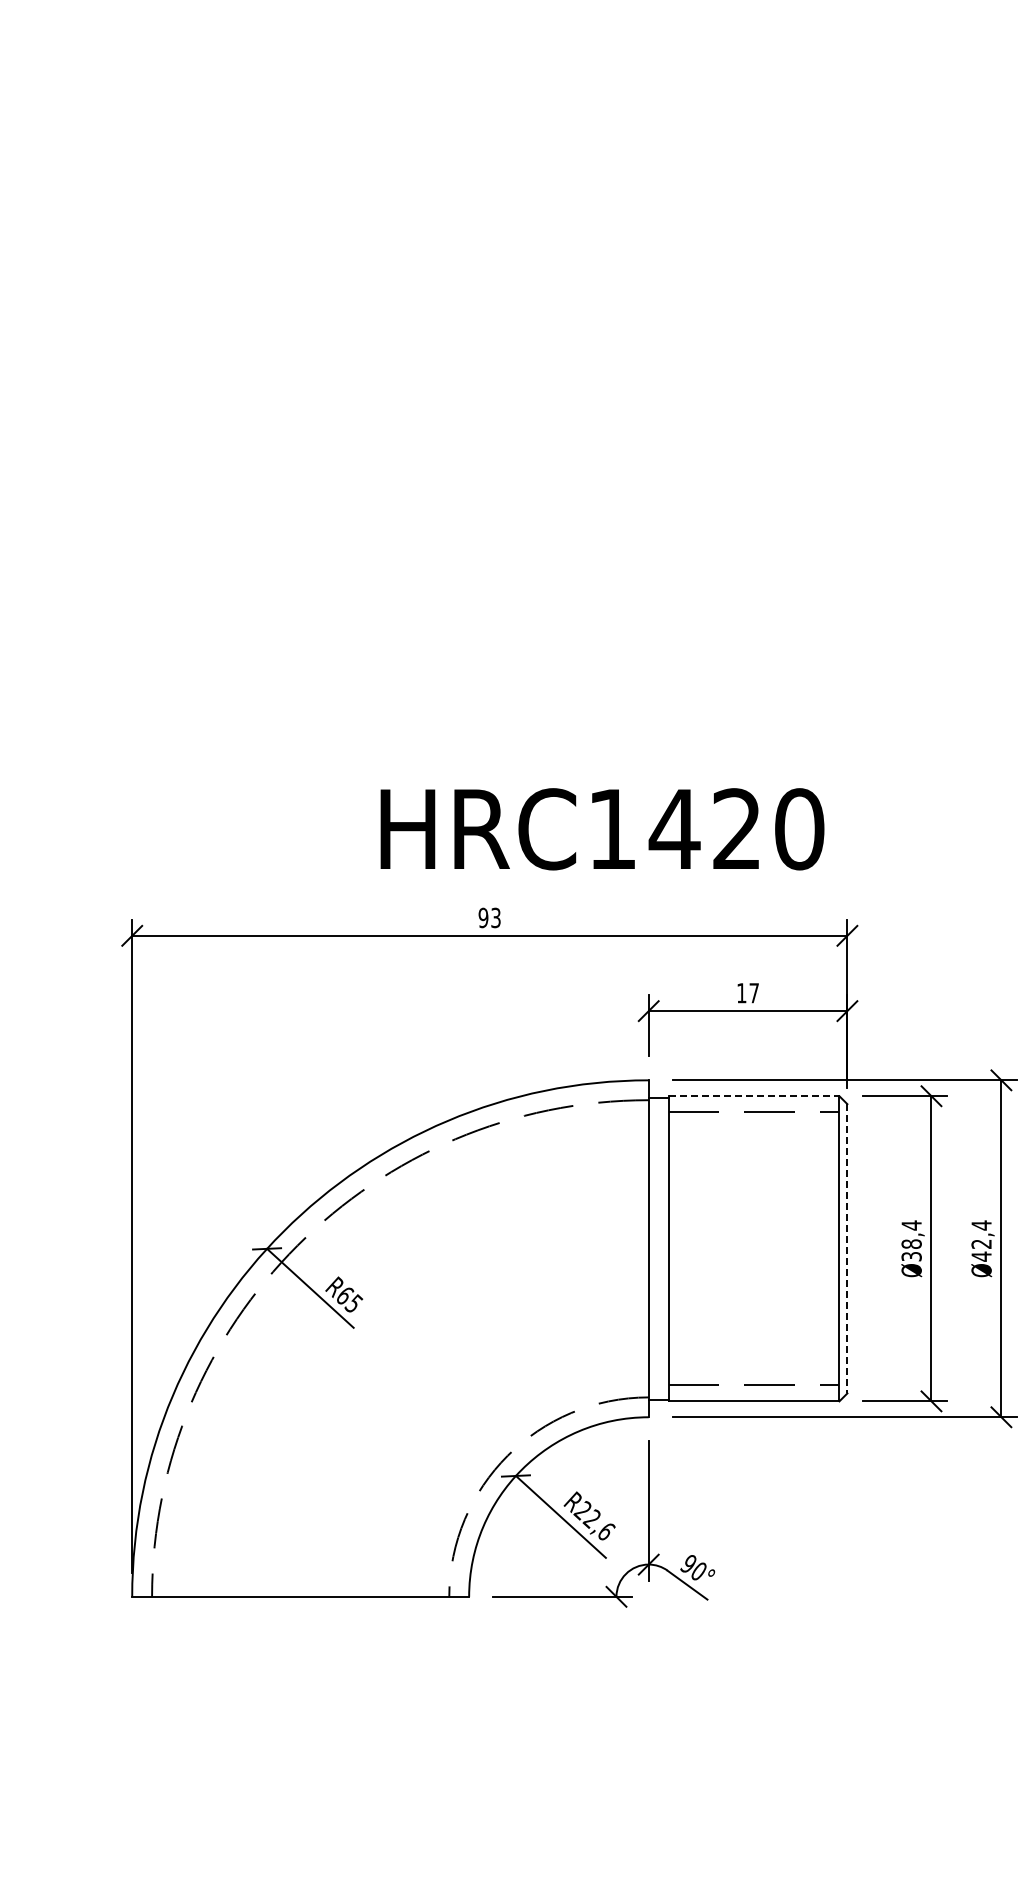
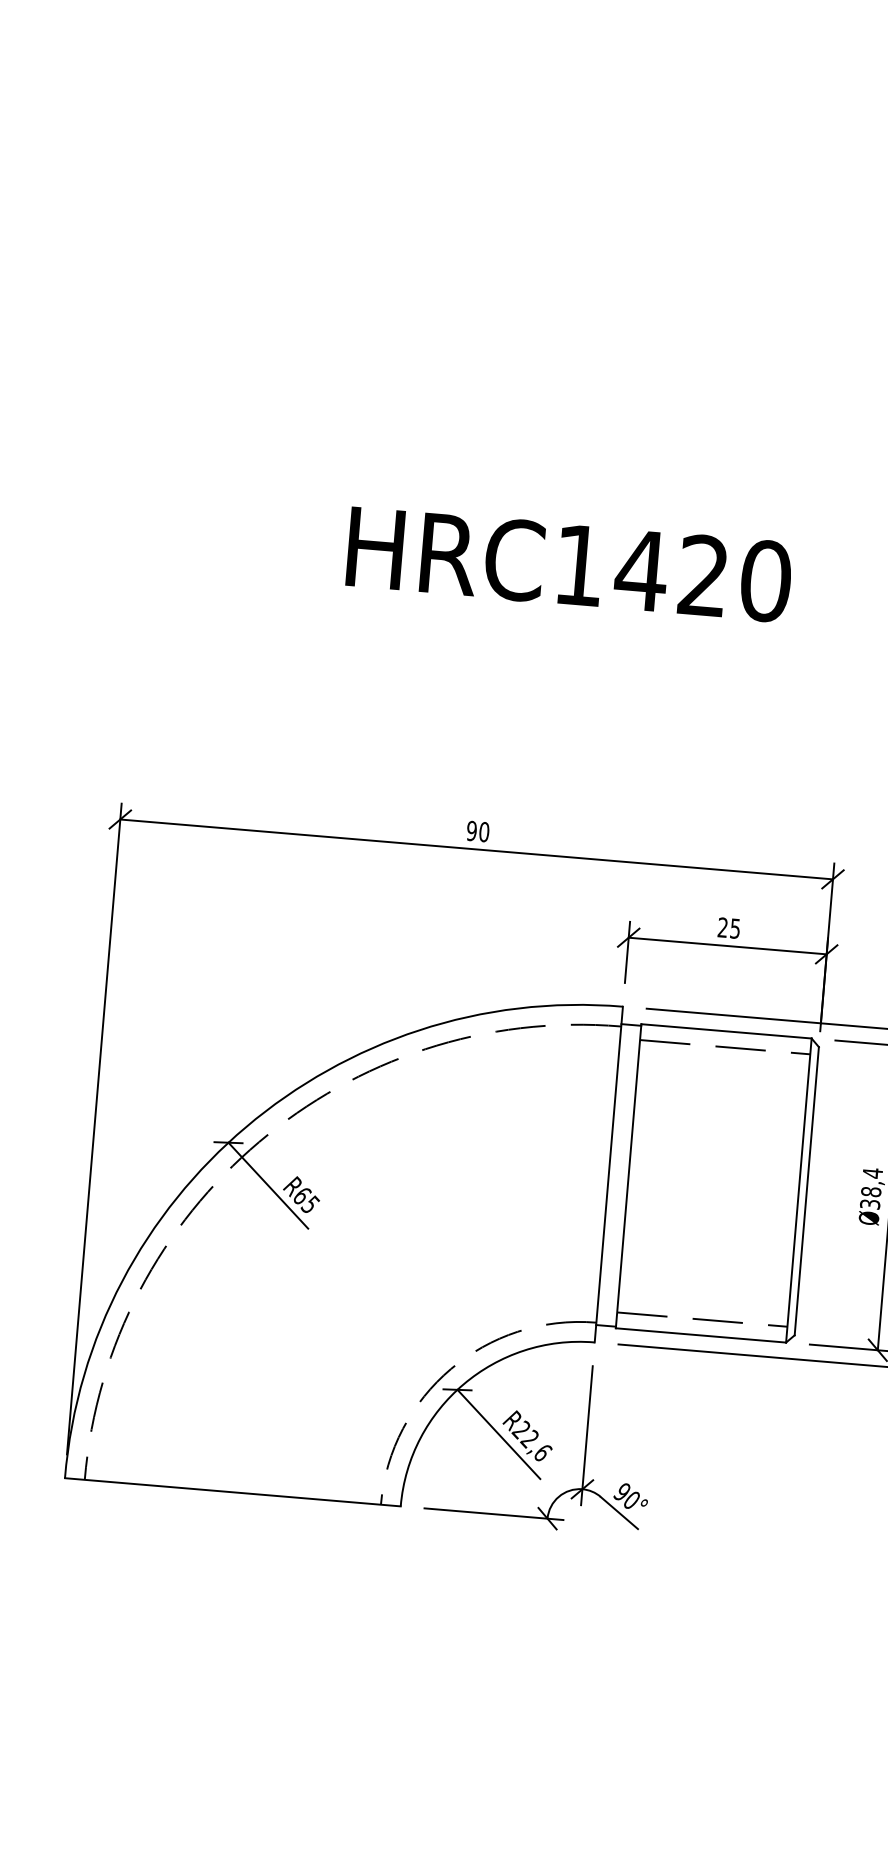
text: (602, 829) -> (569, 564), moved
text: (495, 917) -> (483, 831), 93 -> 90
text: (747, 993) -> (728, 928), 17 -> 25
line: (754, 1096) -> (726, 1031), dashed -> solid
line: (847, 1248) -> (806, 1190), dashed -> solid

